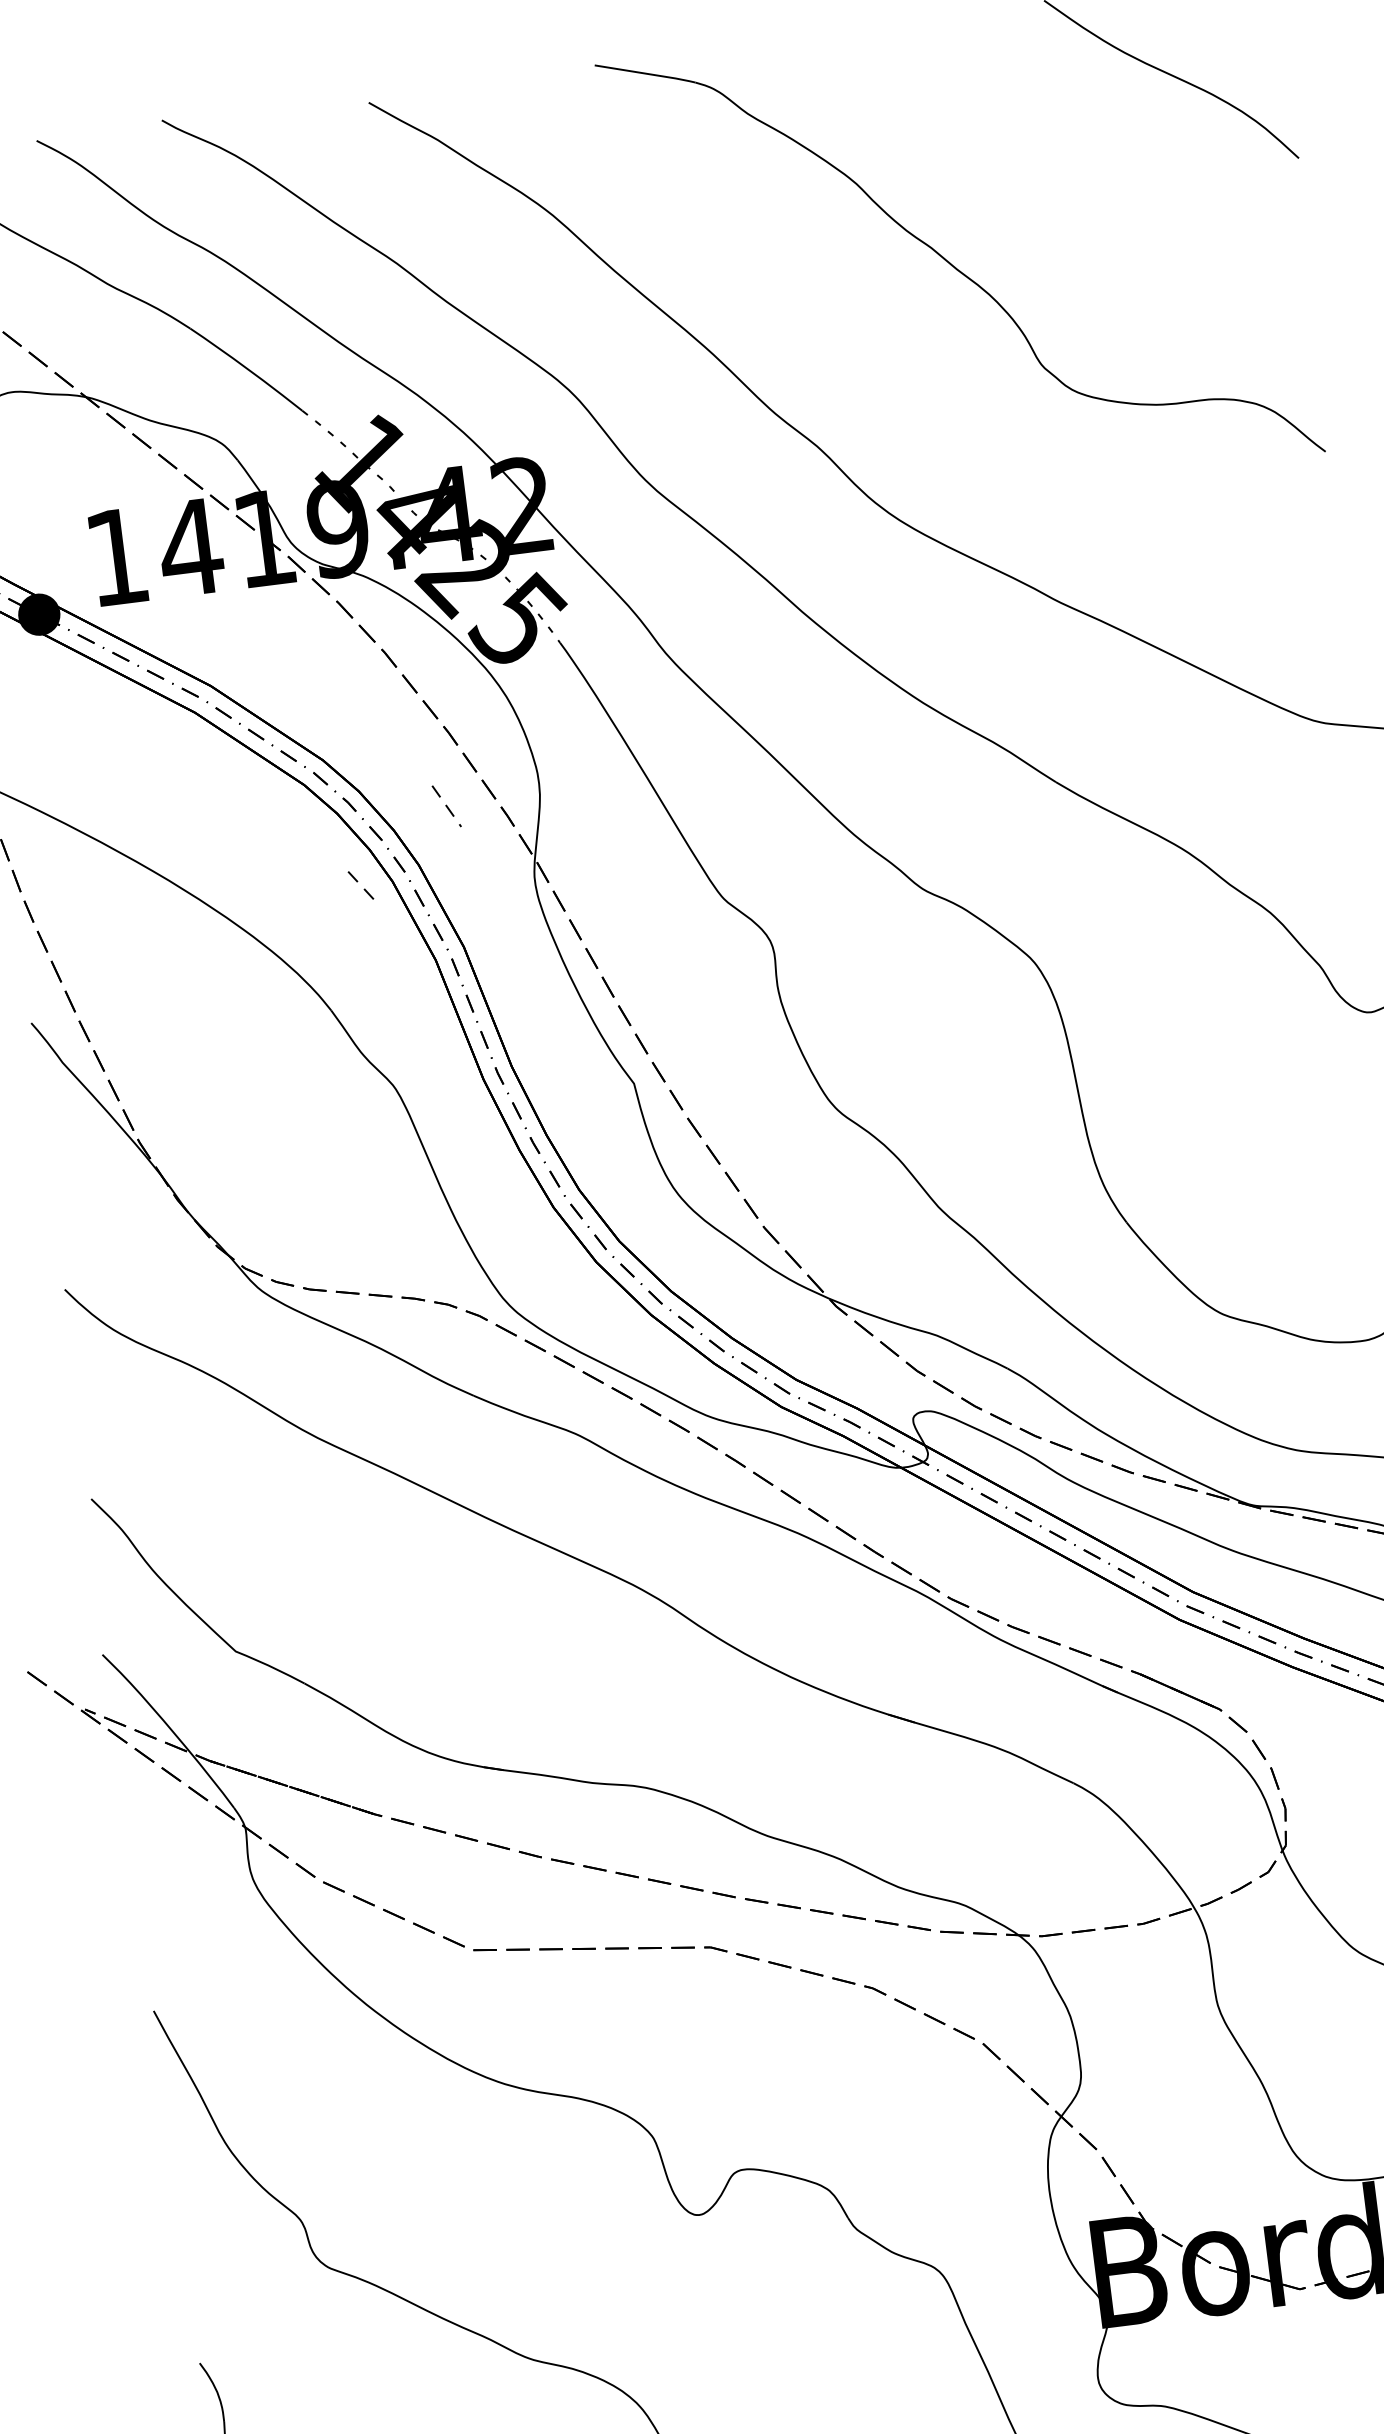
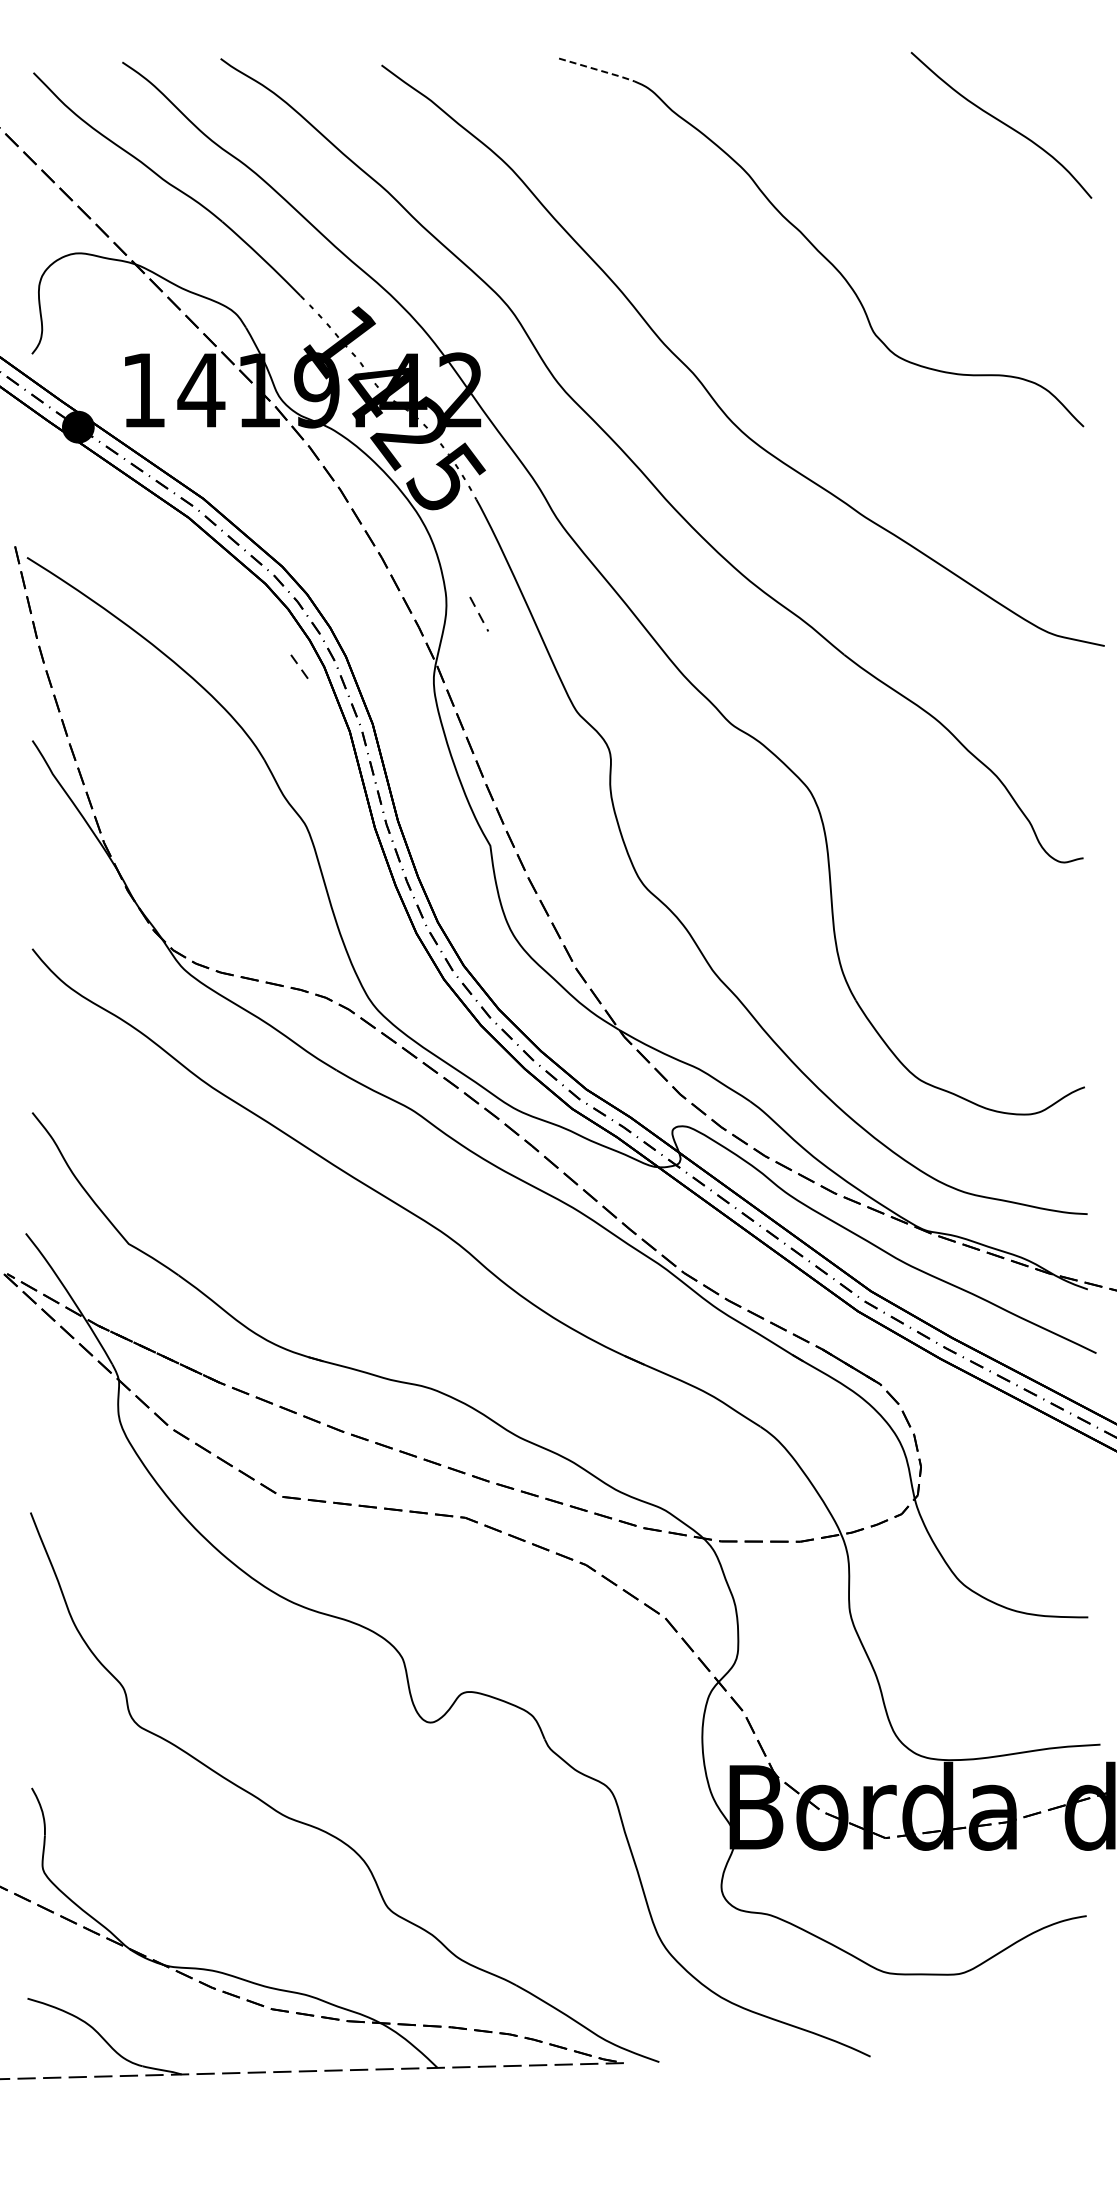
line: (647, 74) -> (598, 70), solid -> dashed
line: (445, 805) -> (478, 613), moved

